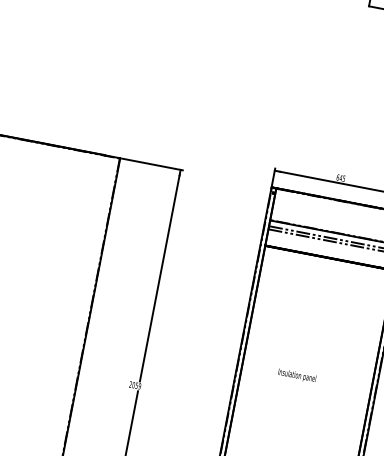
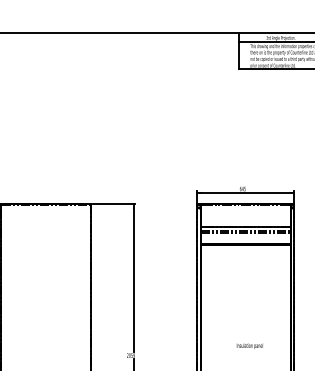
text: (296, 374) -> (249, 345), moved

